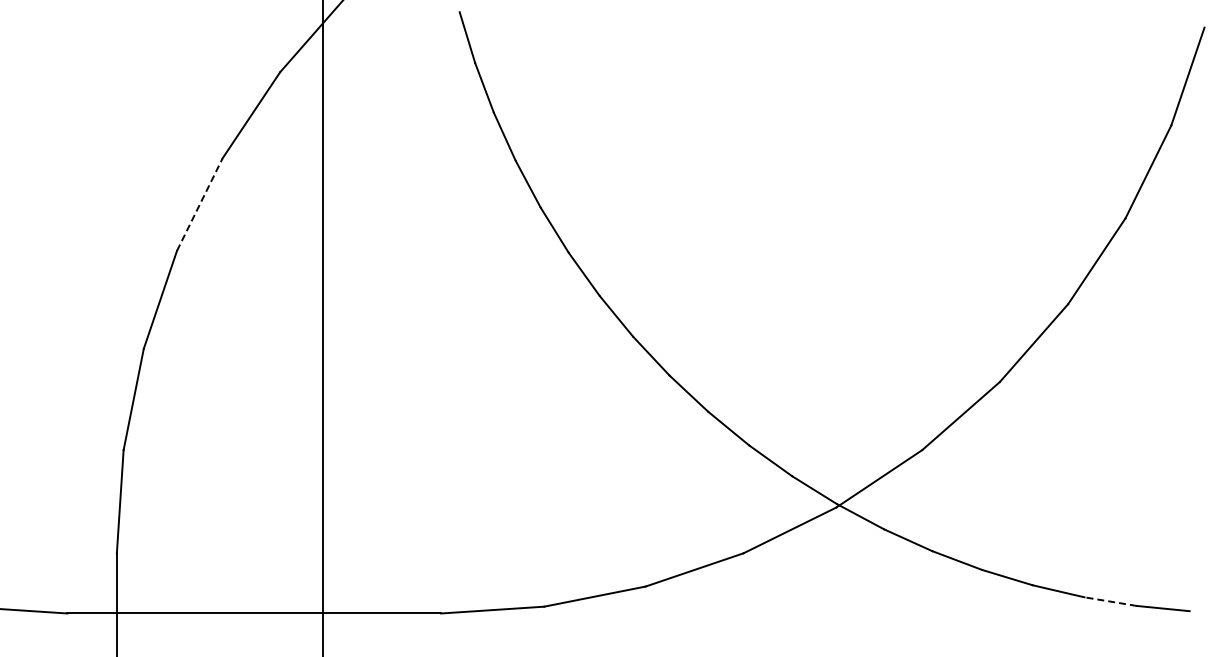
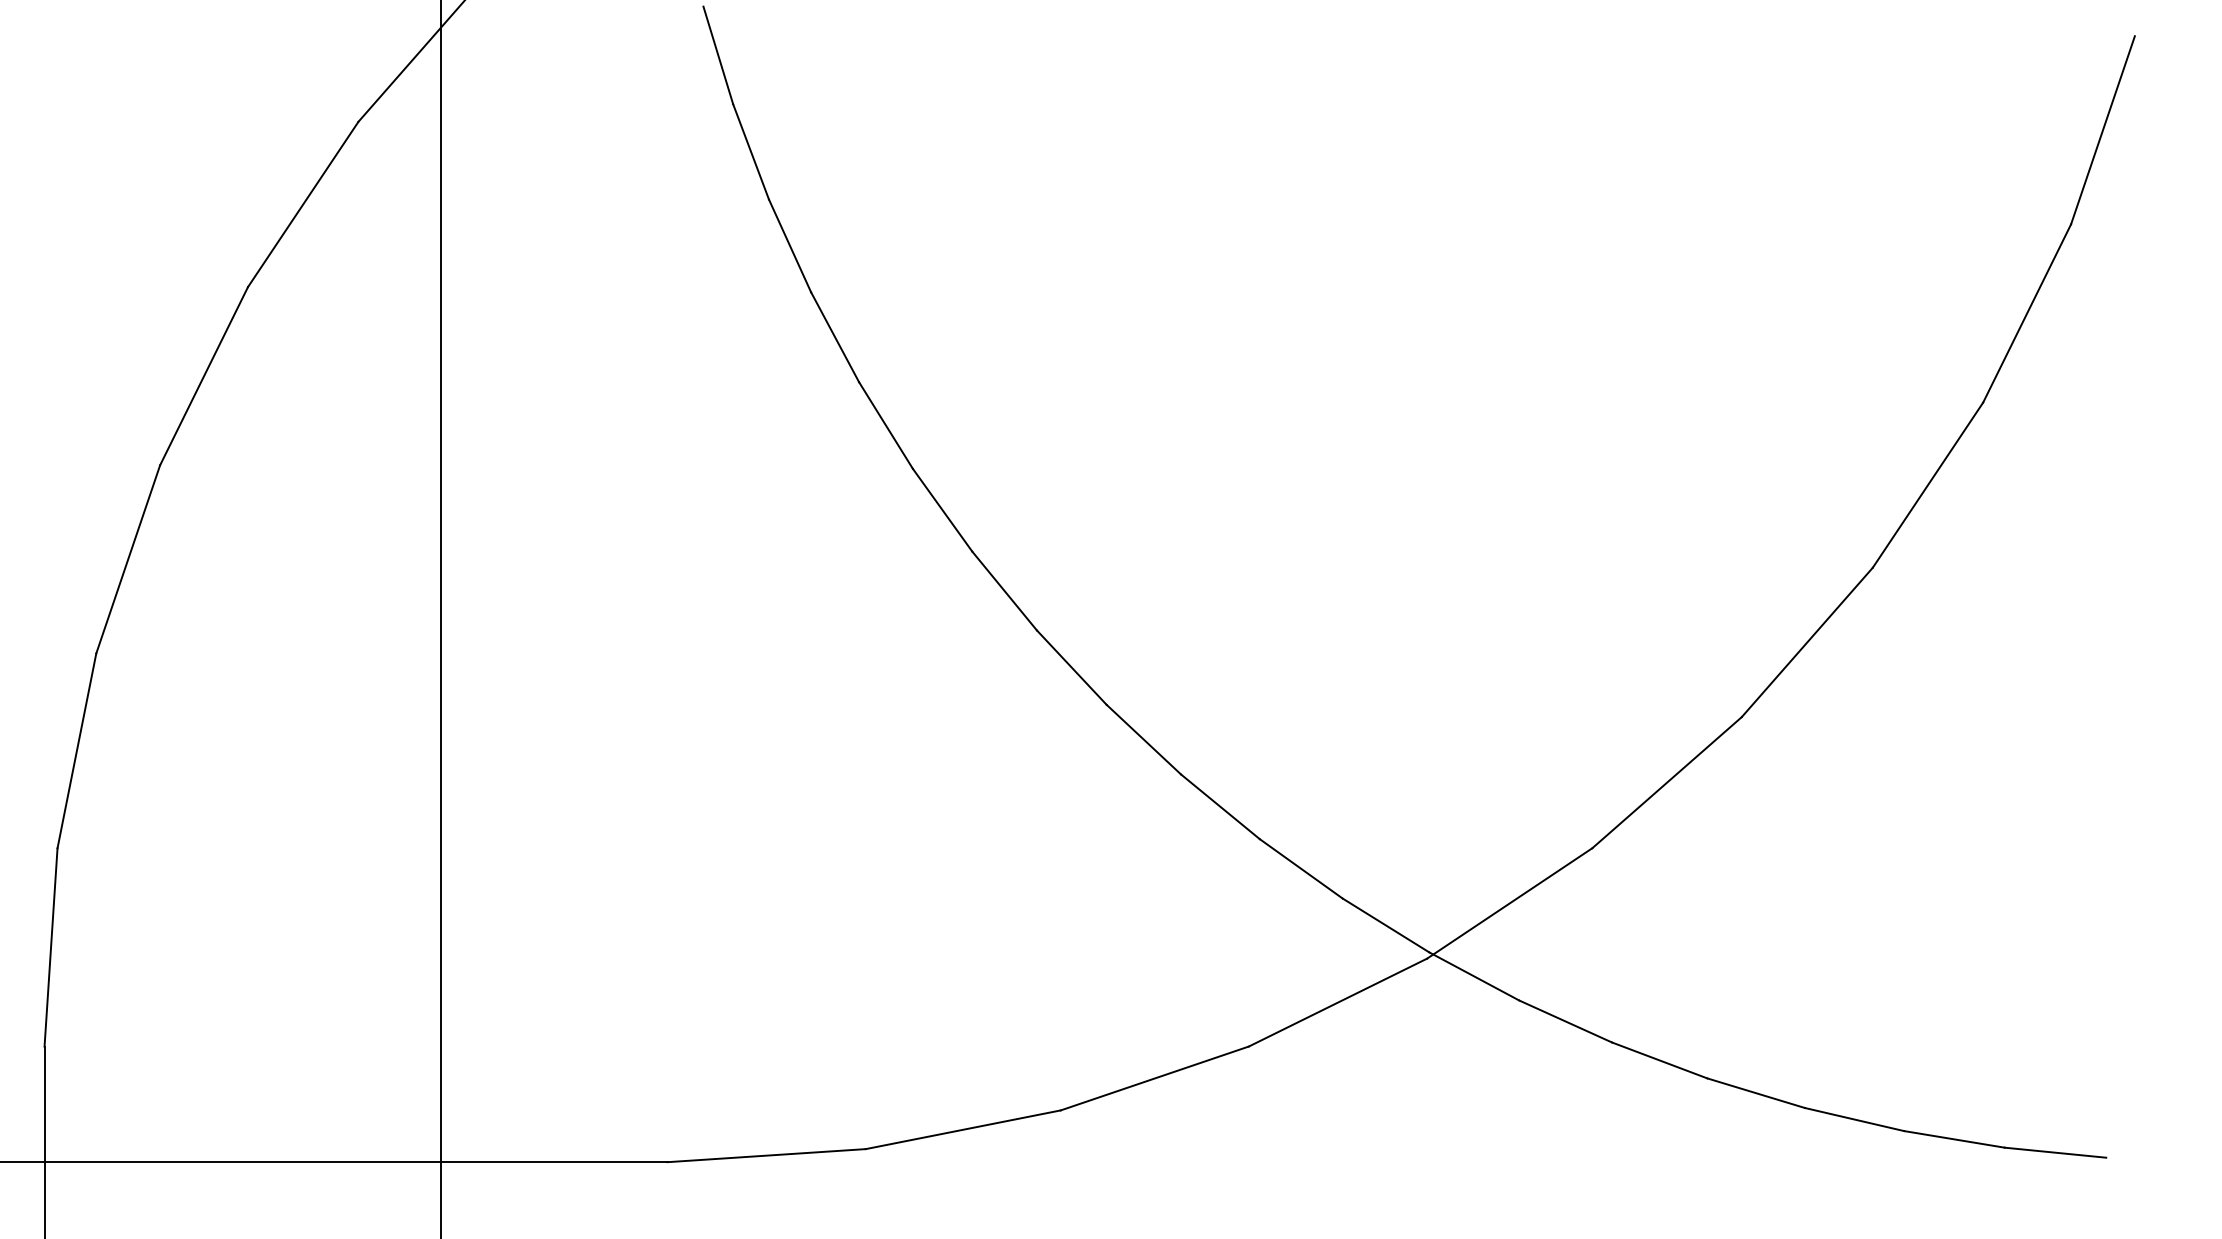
line: (199, 204) -> (203, 376), dashed -> solid
line: (1110, 601) -> (1954, 1139), dashed -> solid

